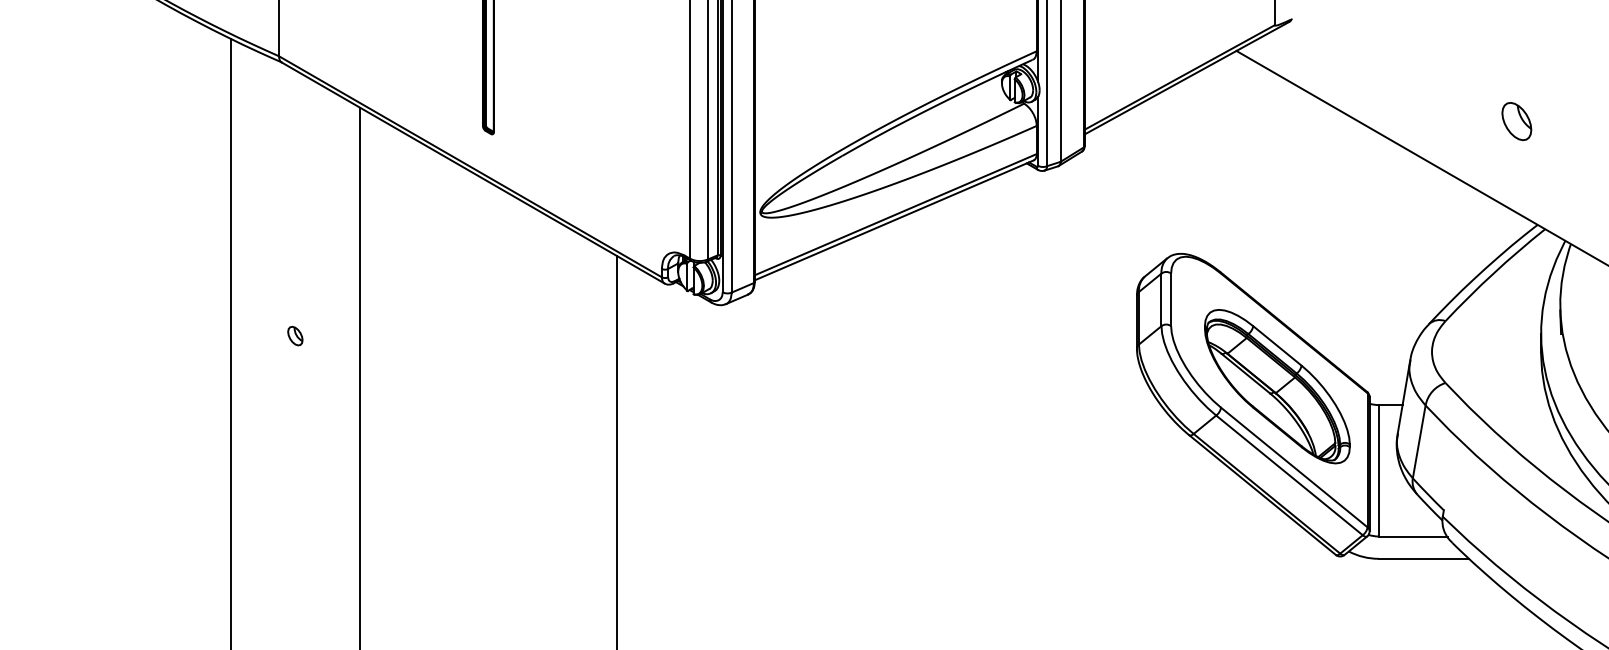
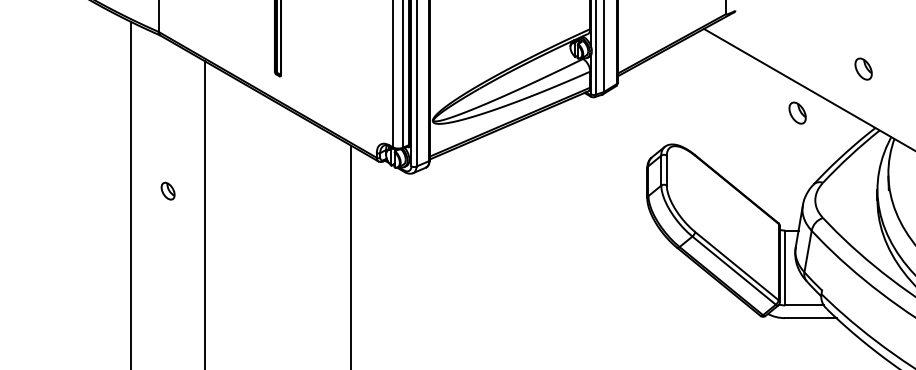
part: (1400, 197) -> (797, 112), added
part: (294, 336) -> (167, 191), size x1.6
part: (1277, 385) -> (727, 219), removed

